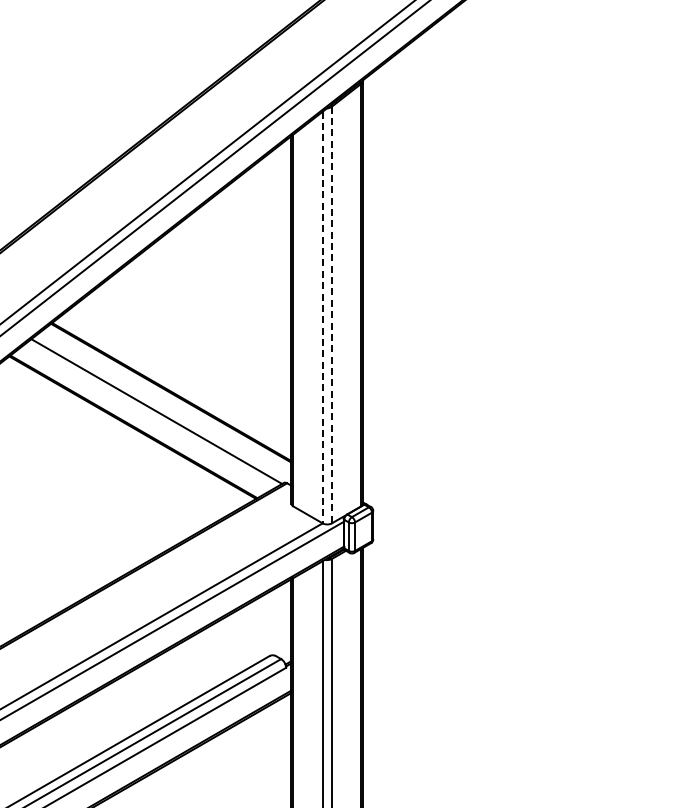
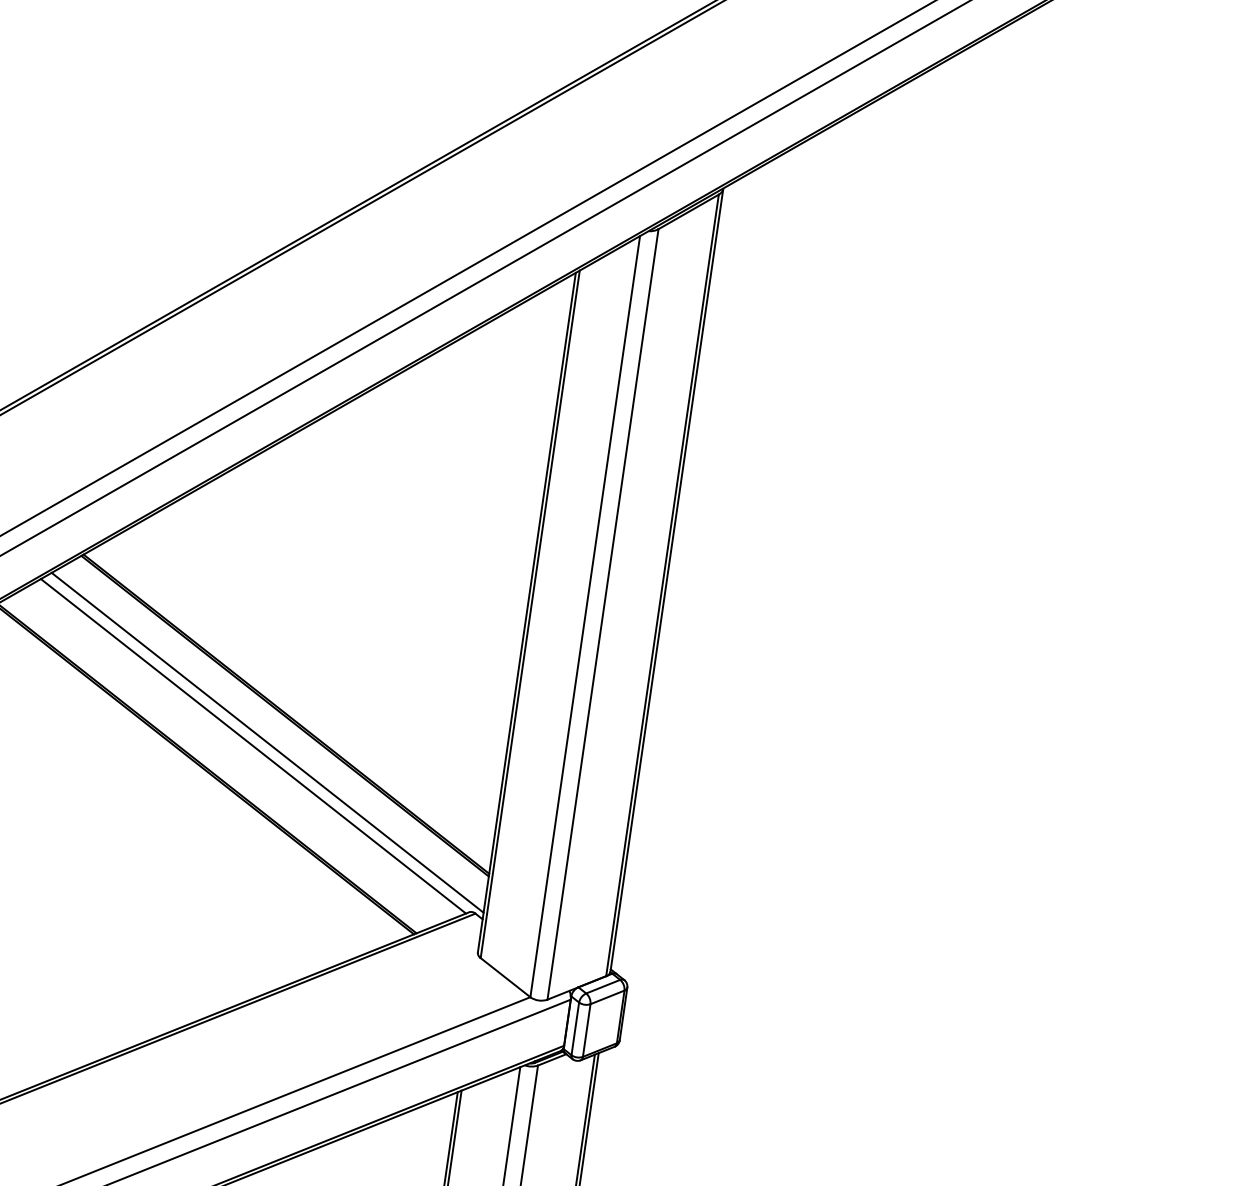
line: (331, 315) -> (602, 615), dashed -> solid
line: (322, 317) -> (584, 616), dashed -> solid
line: (163, 408) -> (266, 742), added

